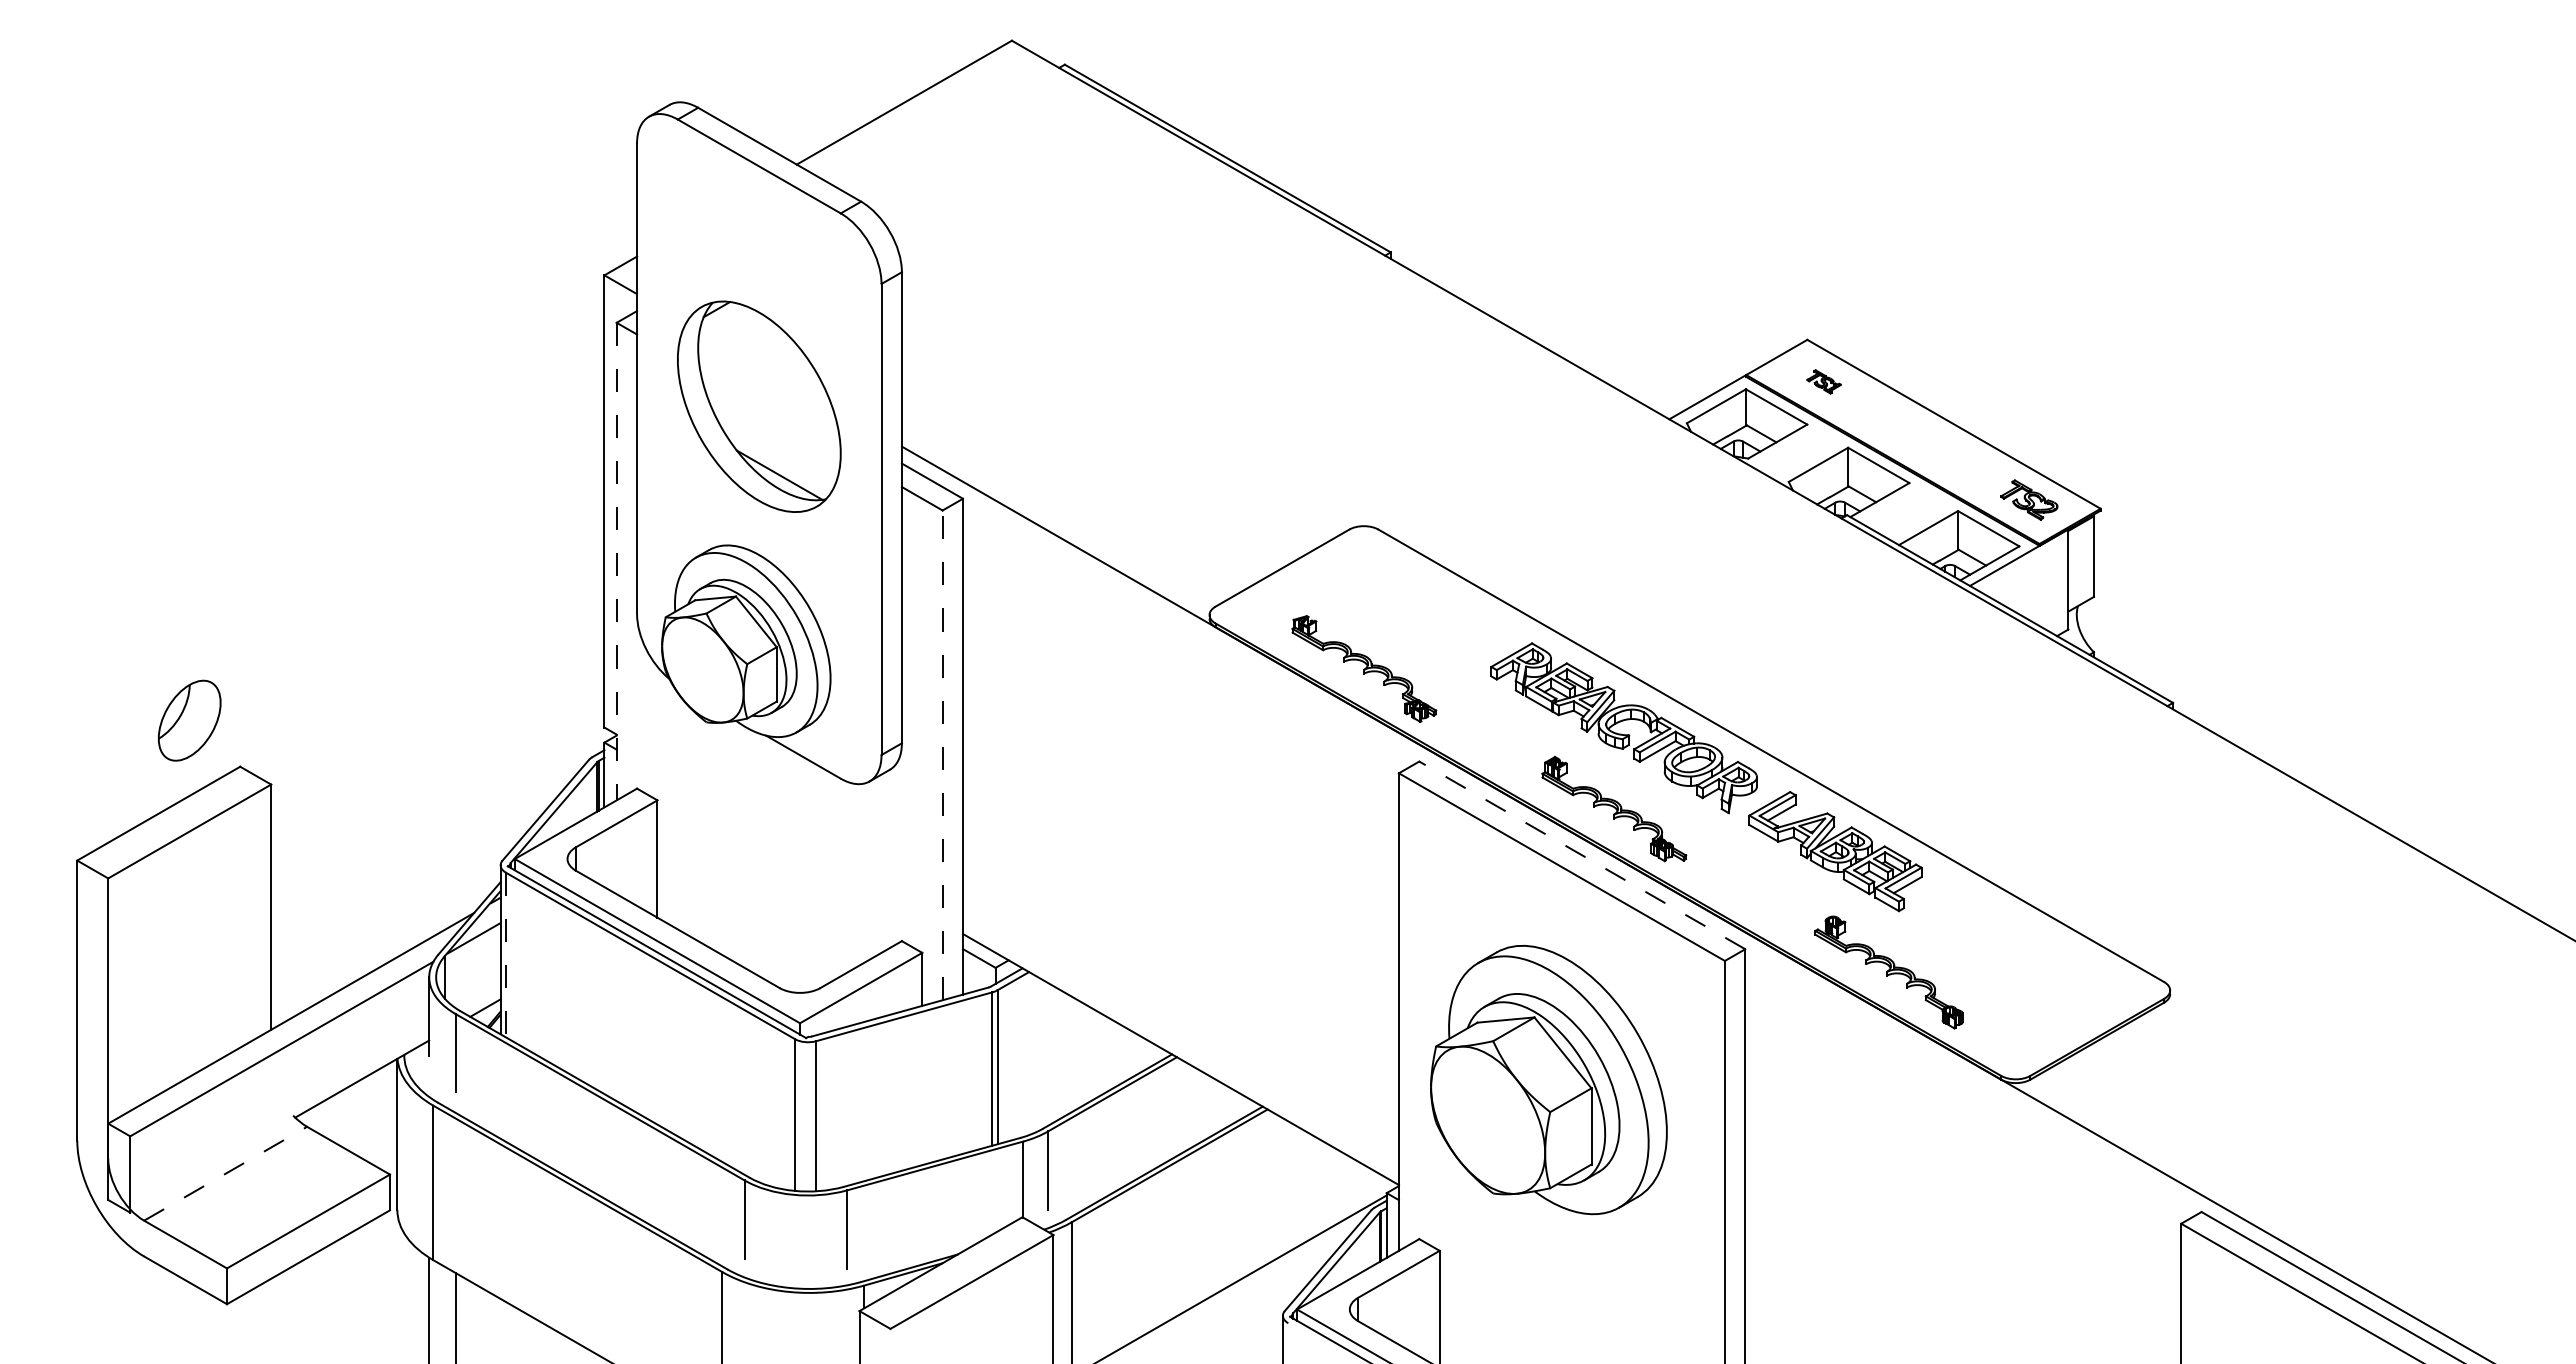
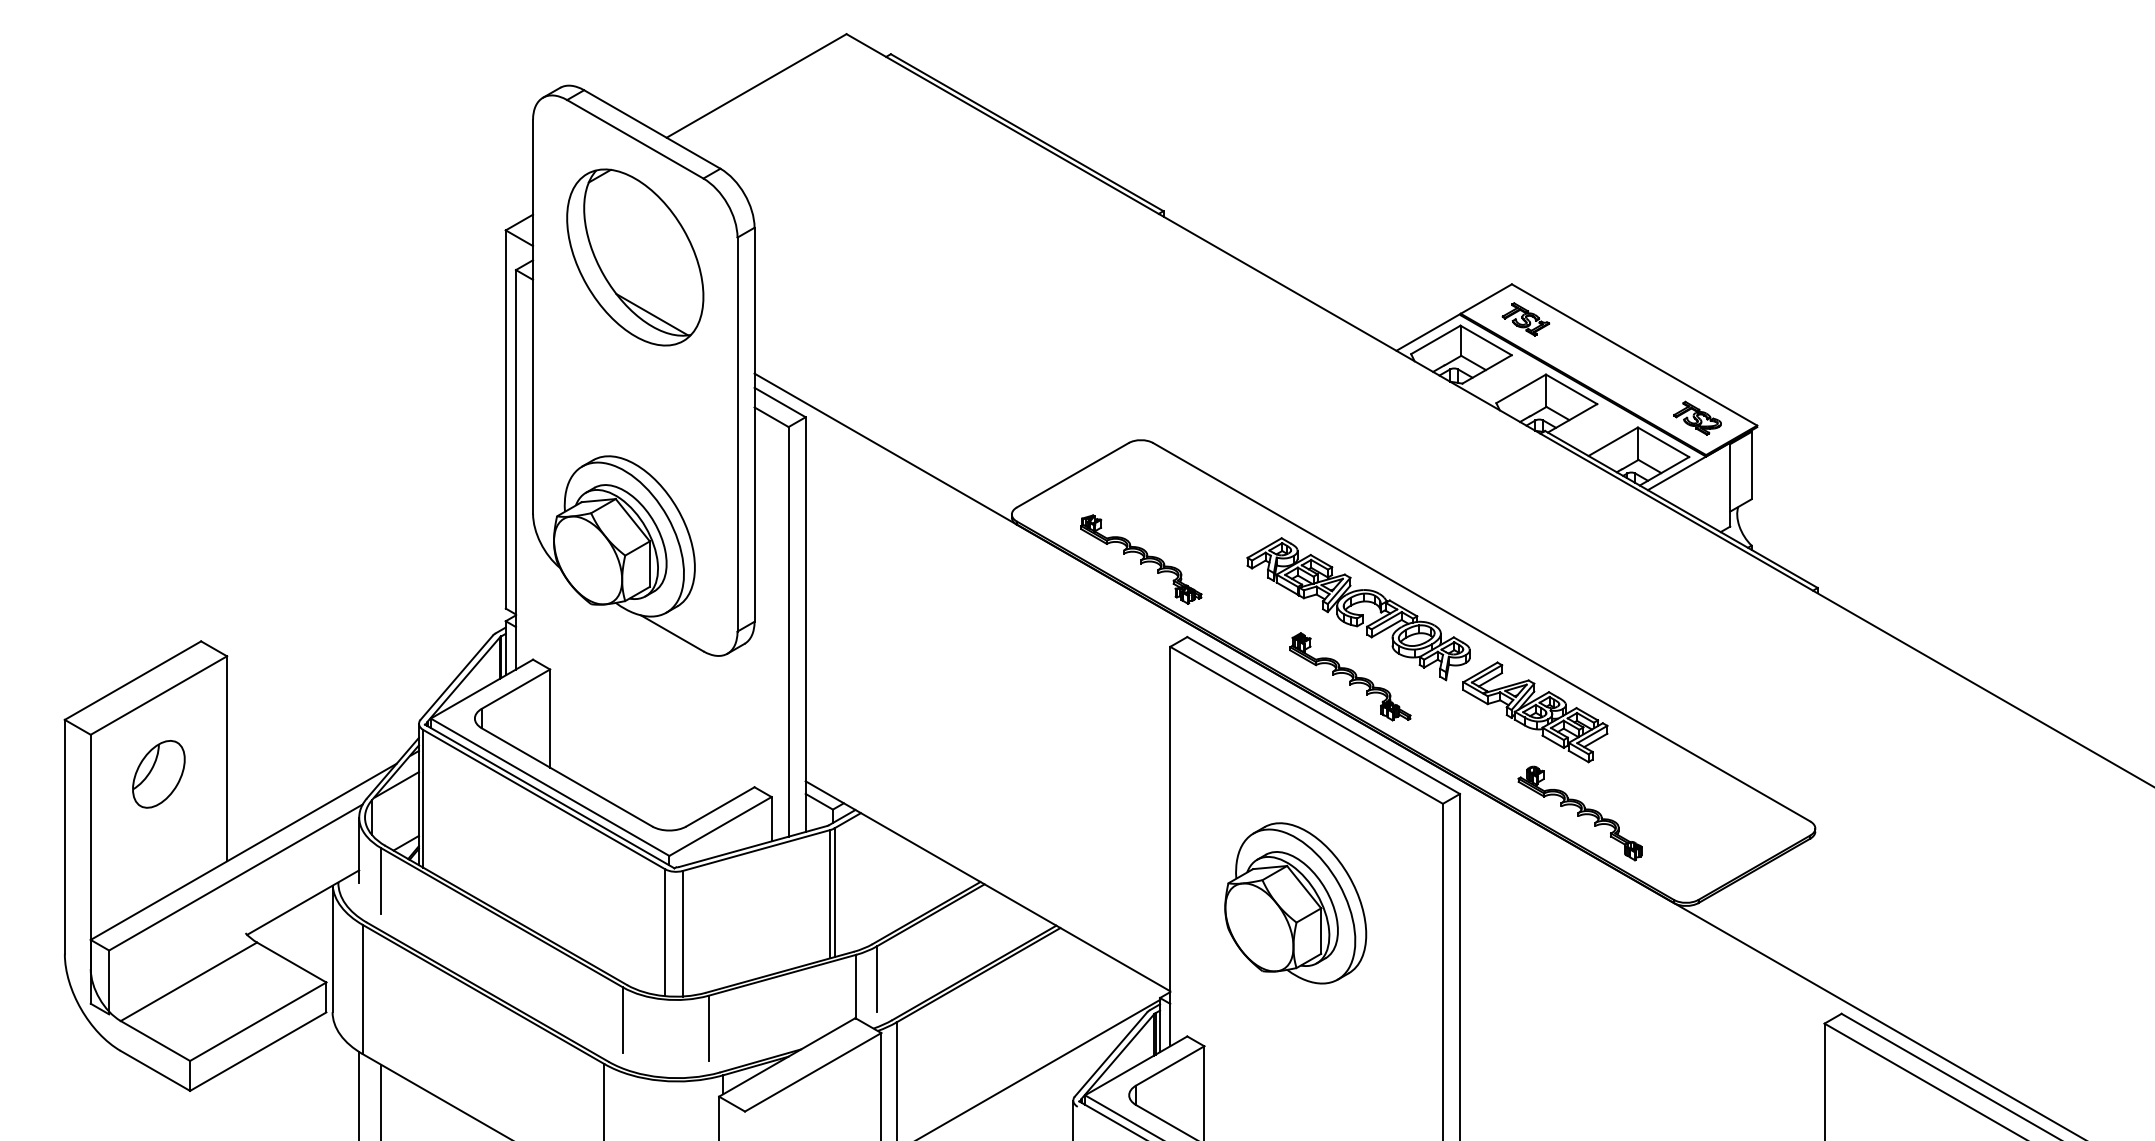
part: (1823, 381) -> (1525, 319), size x1.67
part: (759, 406) -> (635, 257), moved
line: (616, 561) -> (515, 469), dashed -> solid
part: (189, 720) -> (158, 774), moved
line: (942, 755) -> (788, 631), dashed -> solid
line: (1581, 855) -> (1322, 715), dashed -> solid
line: (506, 955) -> (423, 799), dashed -> solid
part: (1548, 1079) -> (1295, 902), size x0.71
line: (226, 1173) -> (189, 981), dashed -> solid

